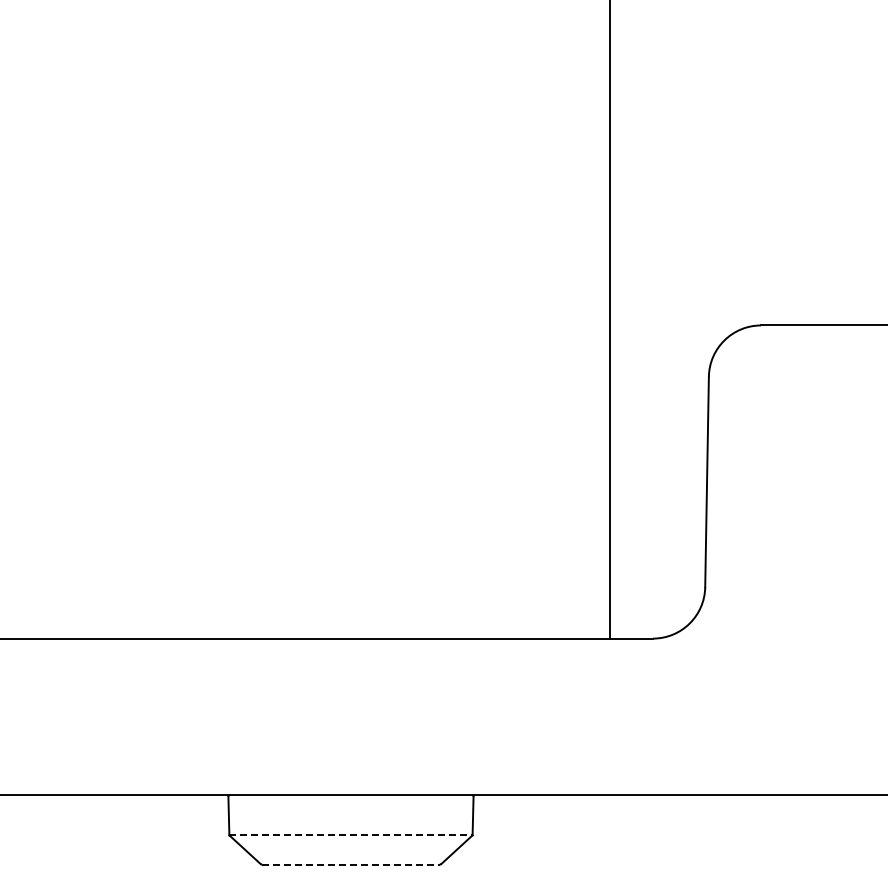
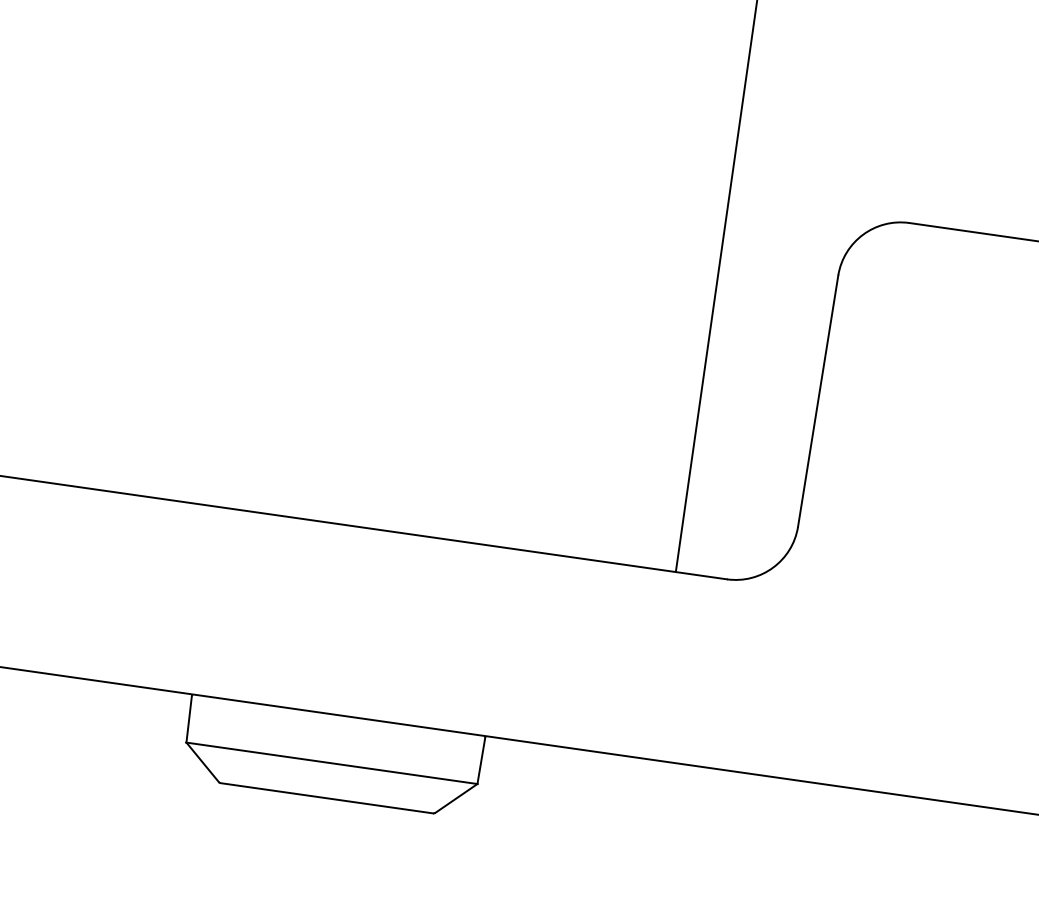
line: (350, 835) -> (331, 763), dashed -> solid
line: (350, 864) -> (326, 798), dashed -> solid

